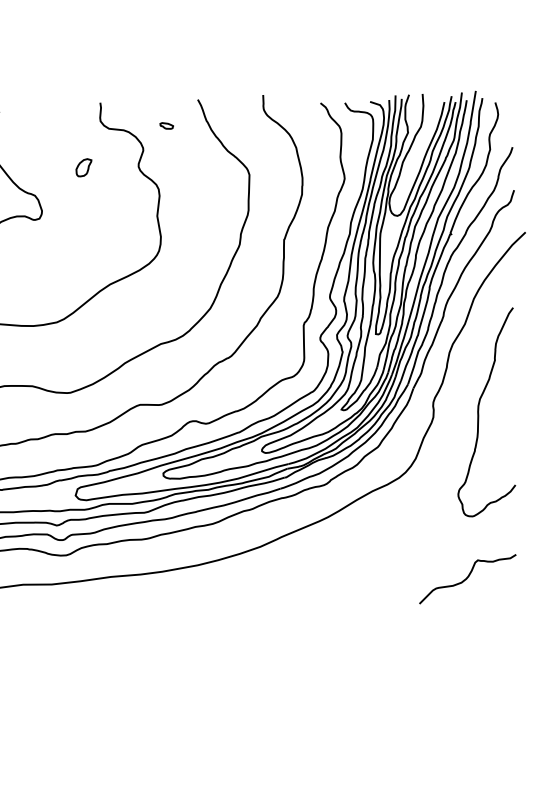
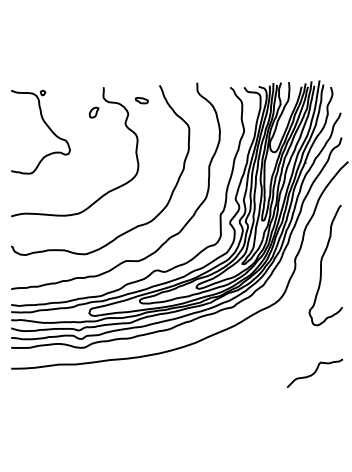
part: (166, 125) -> (141, 100), size x1.67
part: (82, 167) -> (93, 112), moved
curve: (466, 577) -> (314, 372), moved

